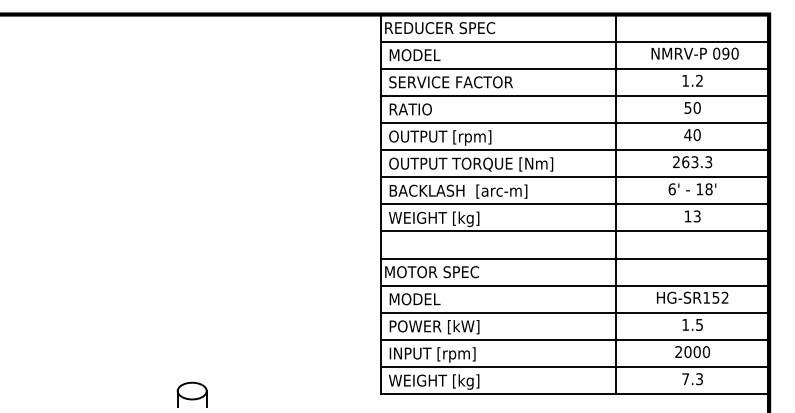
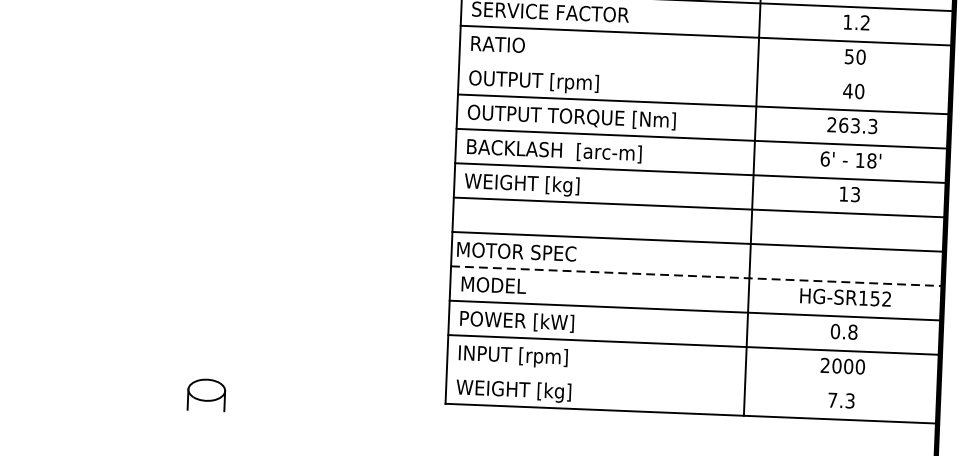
line: (574, 123) -> (704, 70), removed
line: (575, 285) -> (697, 275), solid -> dashed
text: (692, 324) -> (844, 331), 1.5 -> 0.8
line: (574, 367) -> (692, 379), removed

